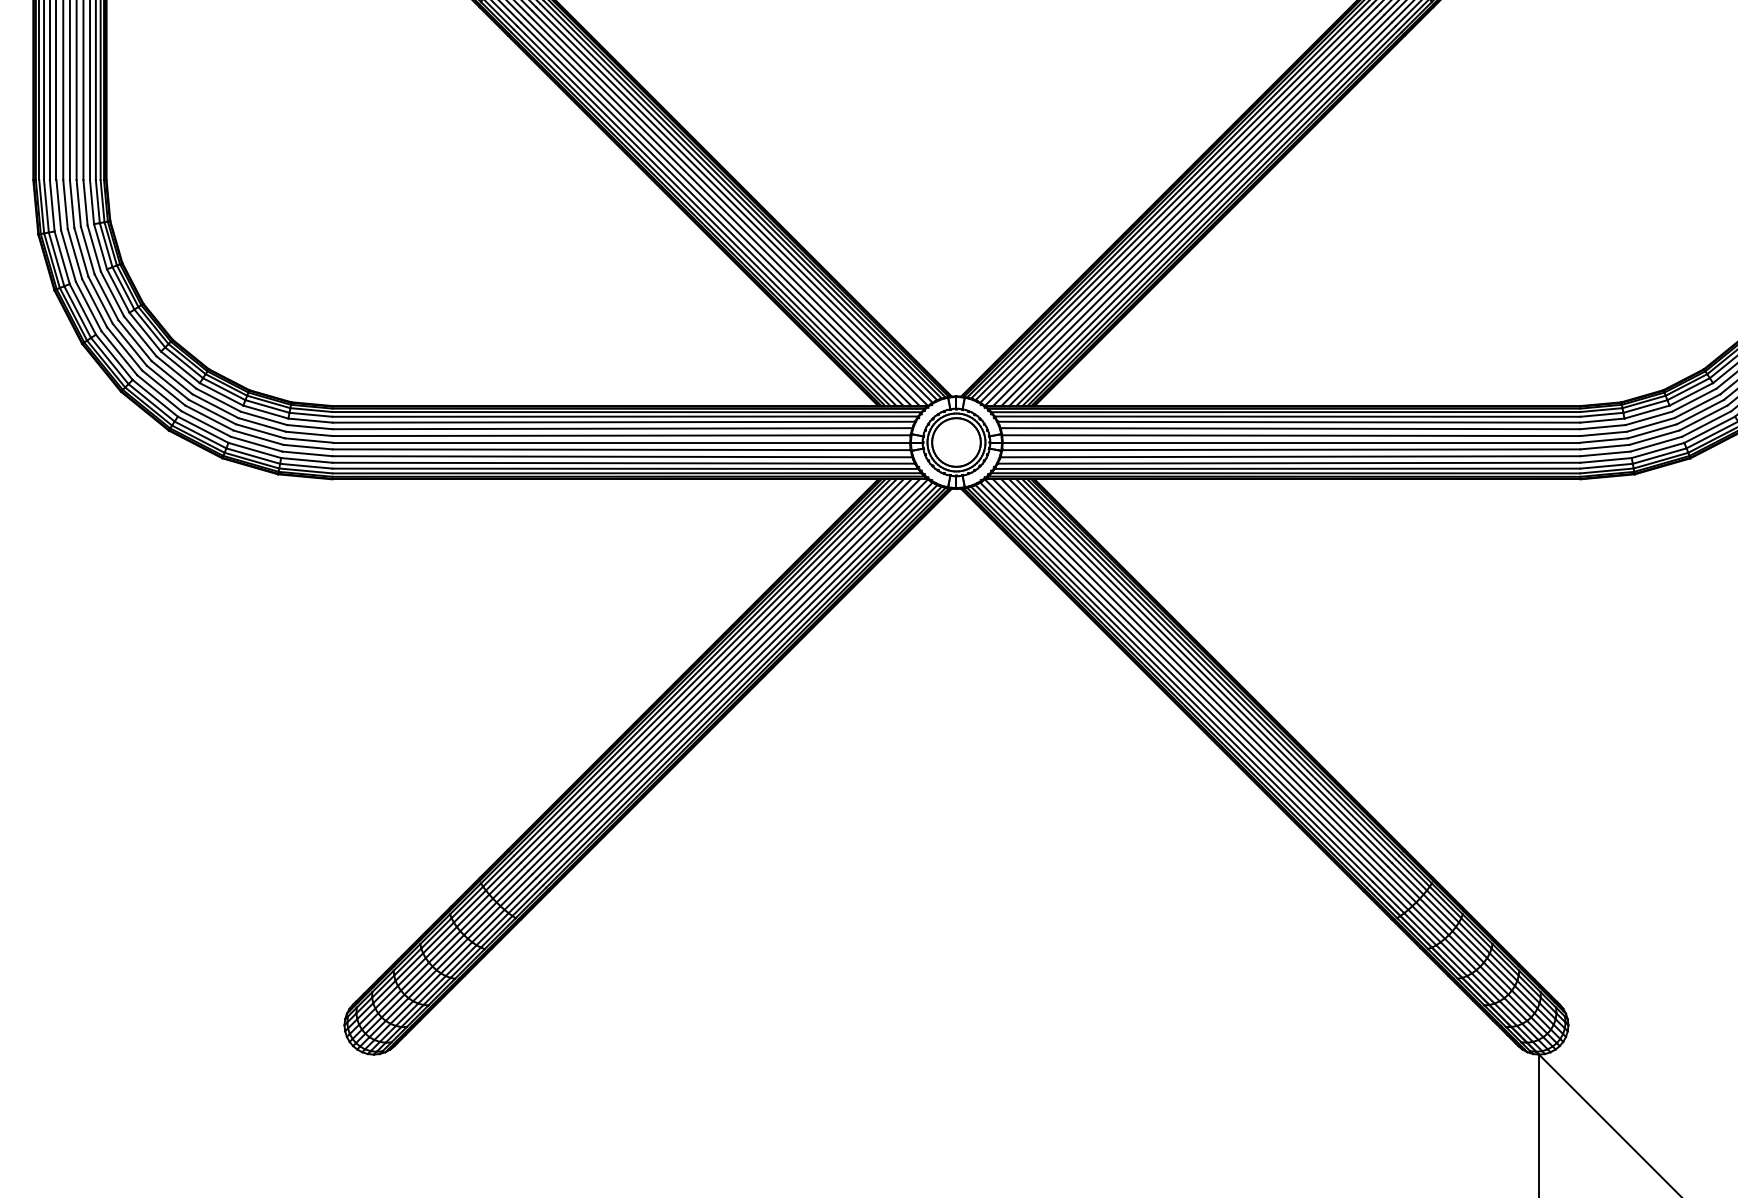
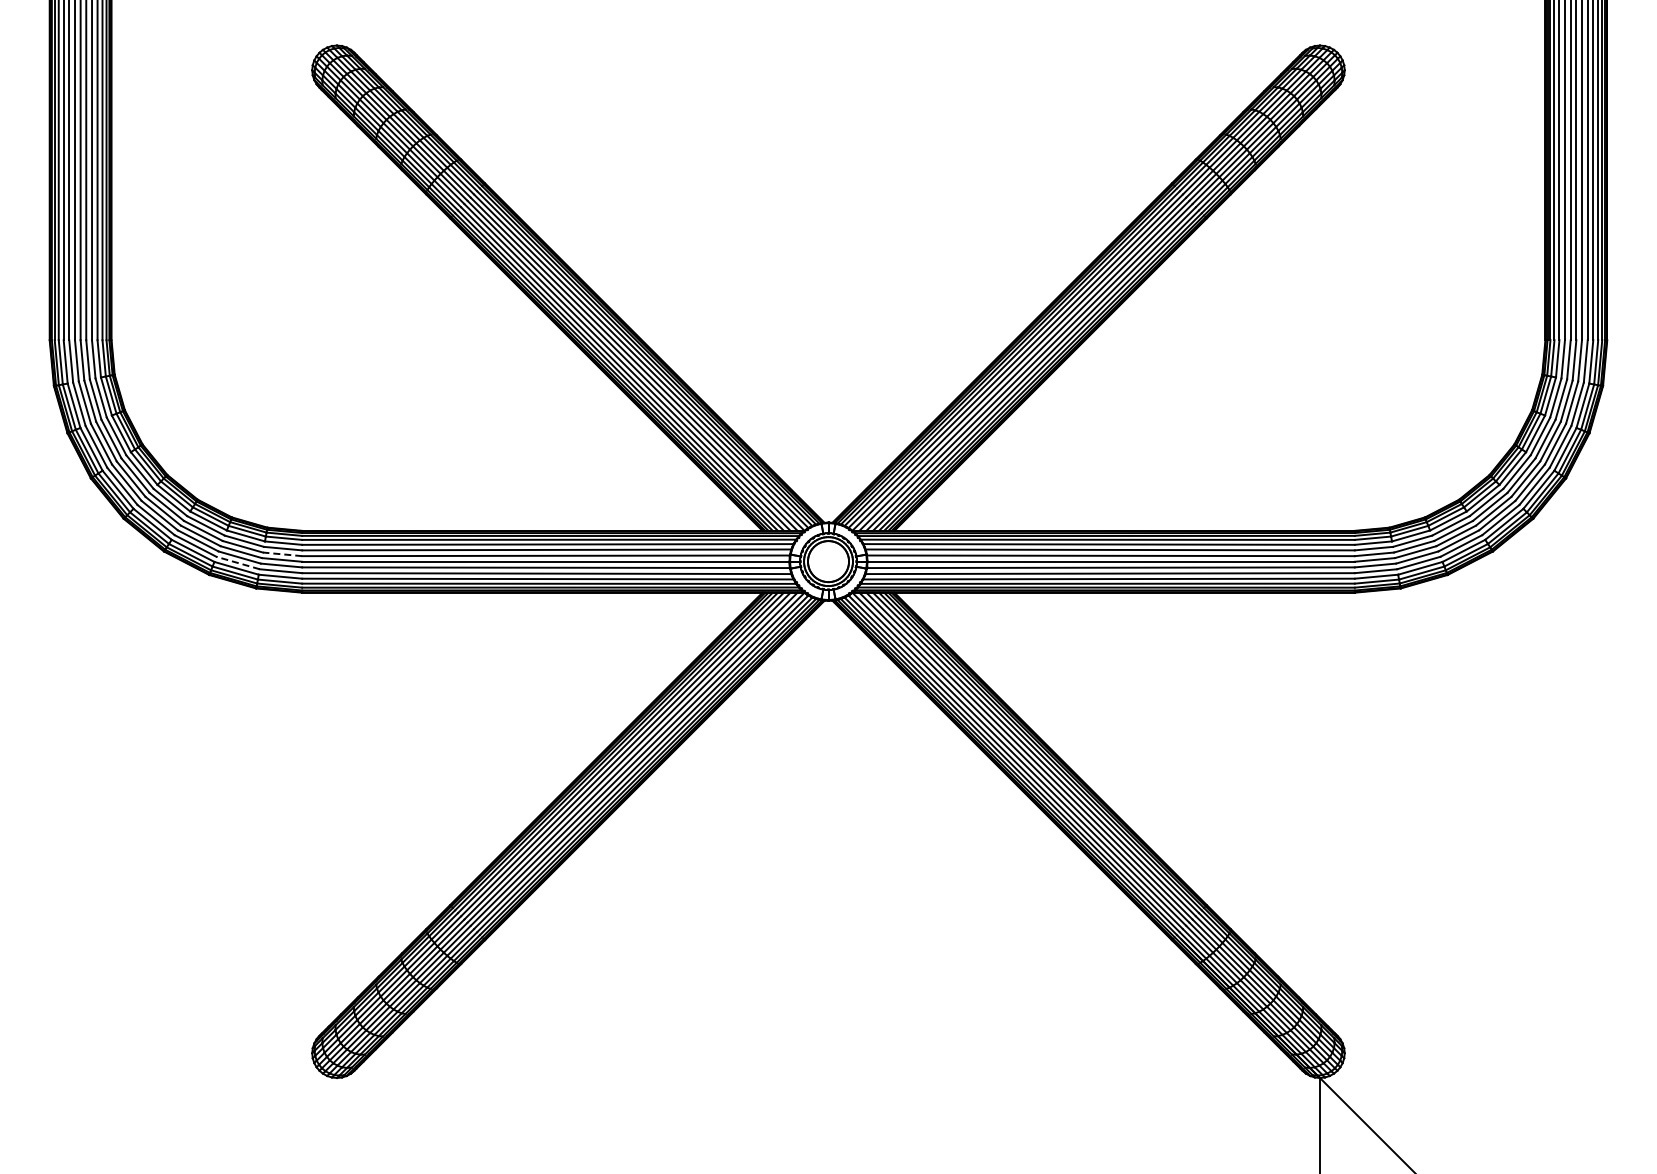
line: (309, 434) -> (282, 554), solid -> dashed
line: (257, 444) -> (238, 563), solid -> dashed

